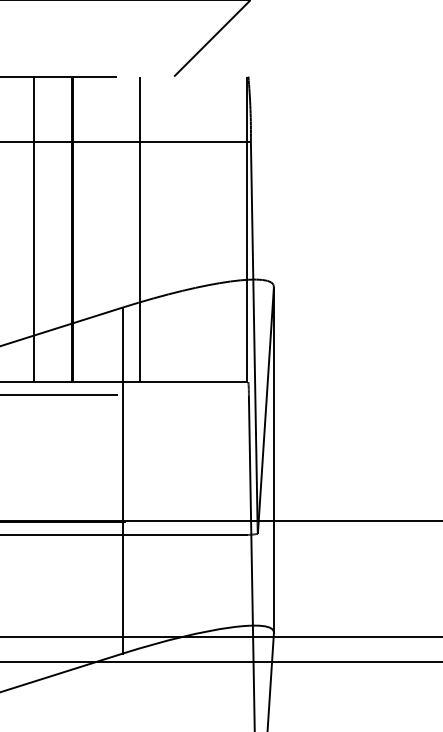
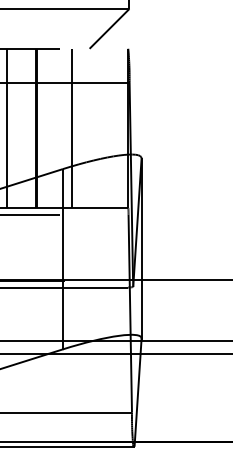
line: (33, 227) -> (6, 127), moved

